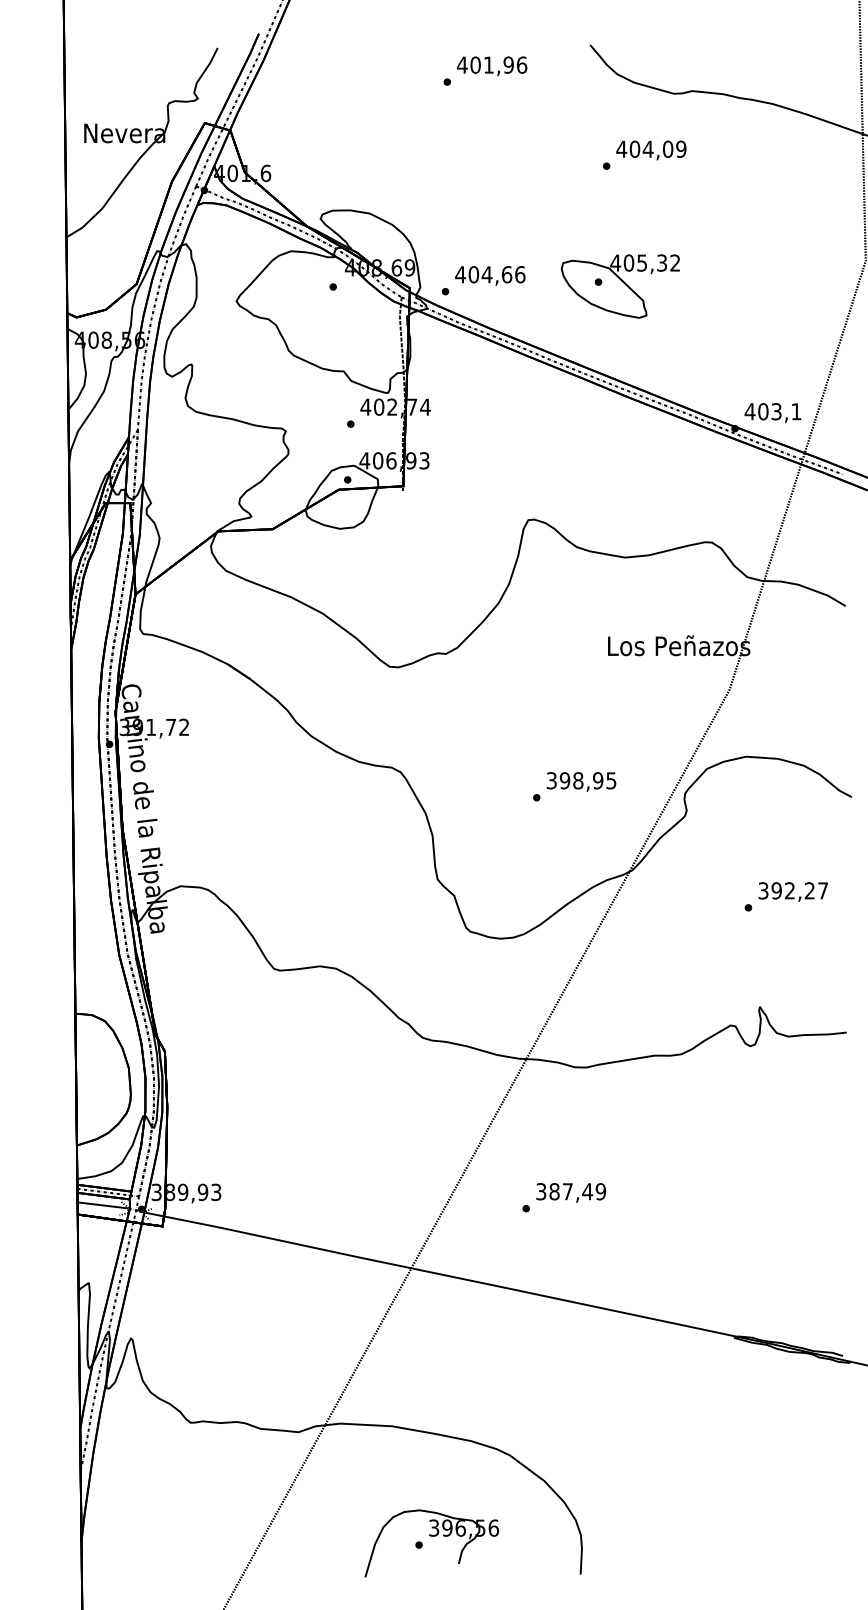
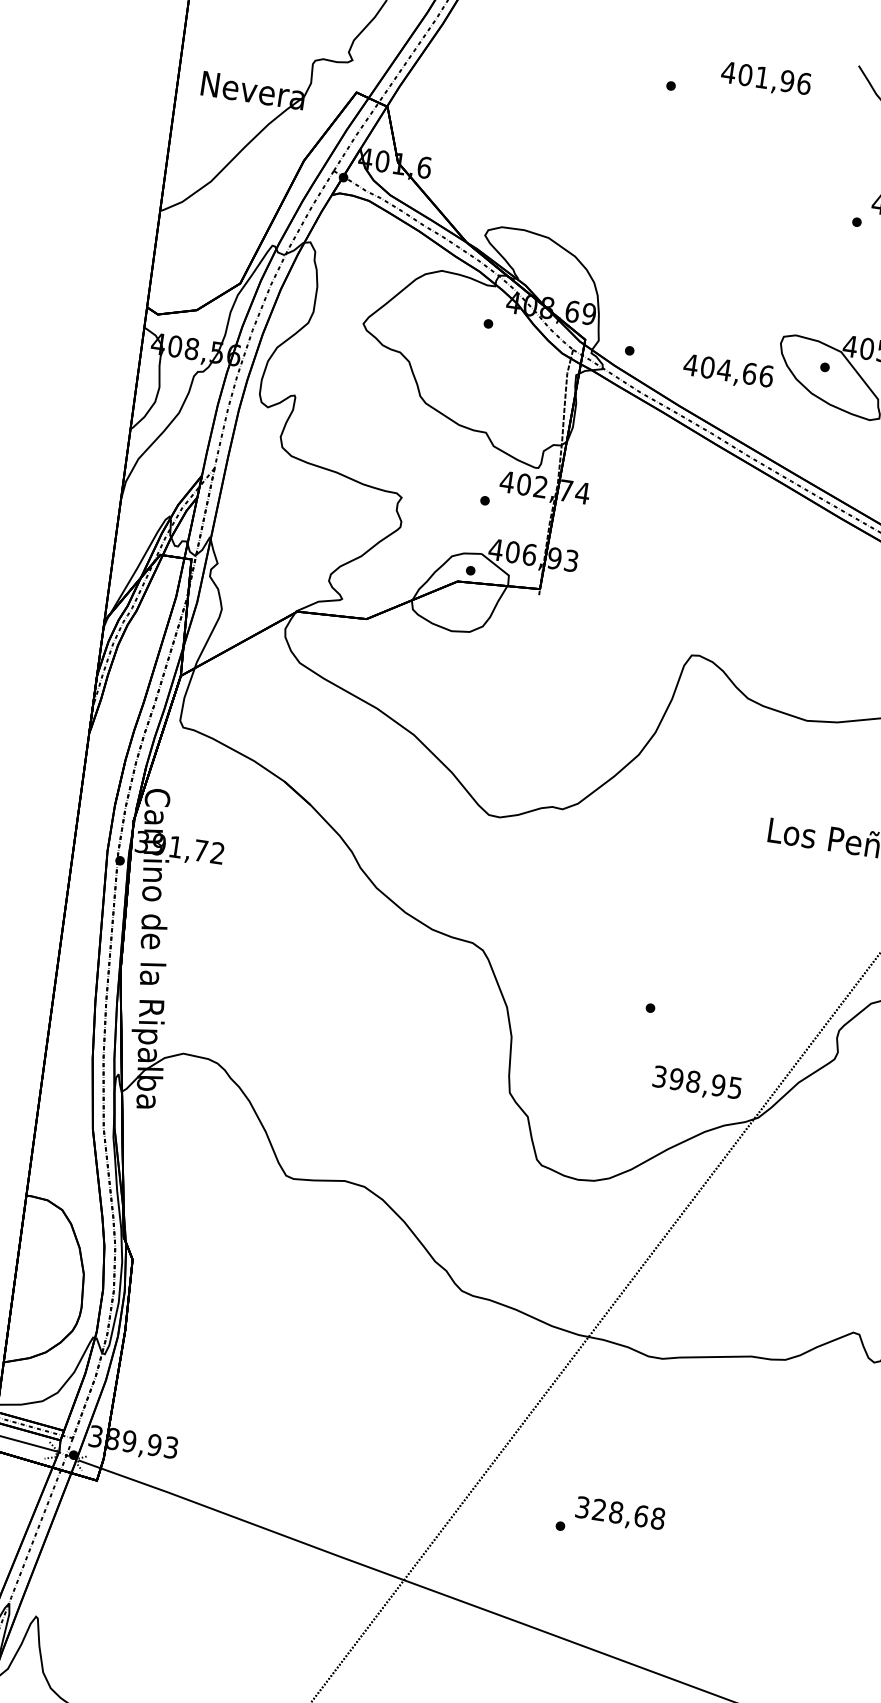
text: (491, 66) -> (765, 79), moved
text: (490, 275) -> (728, 371), moved
text: (581, 781) -> (697, 1083), moved
text: (577, 1191) -> (628, 1514), 387,49 -> 328,68

